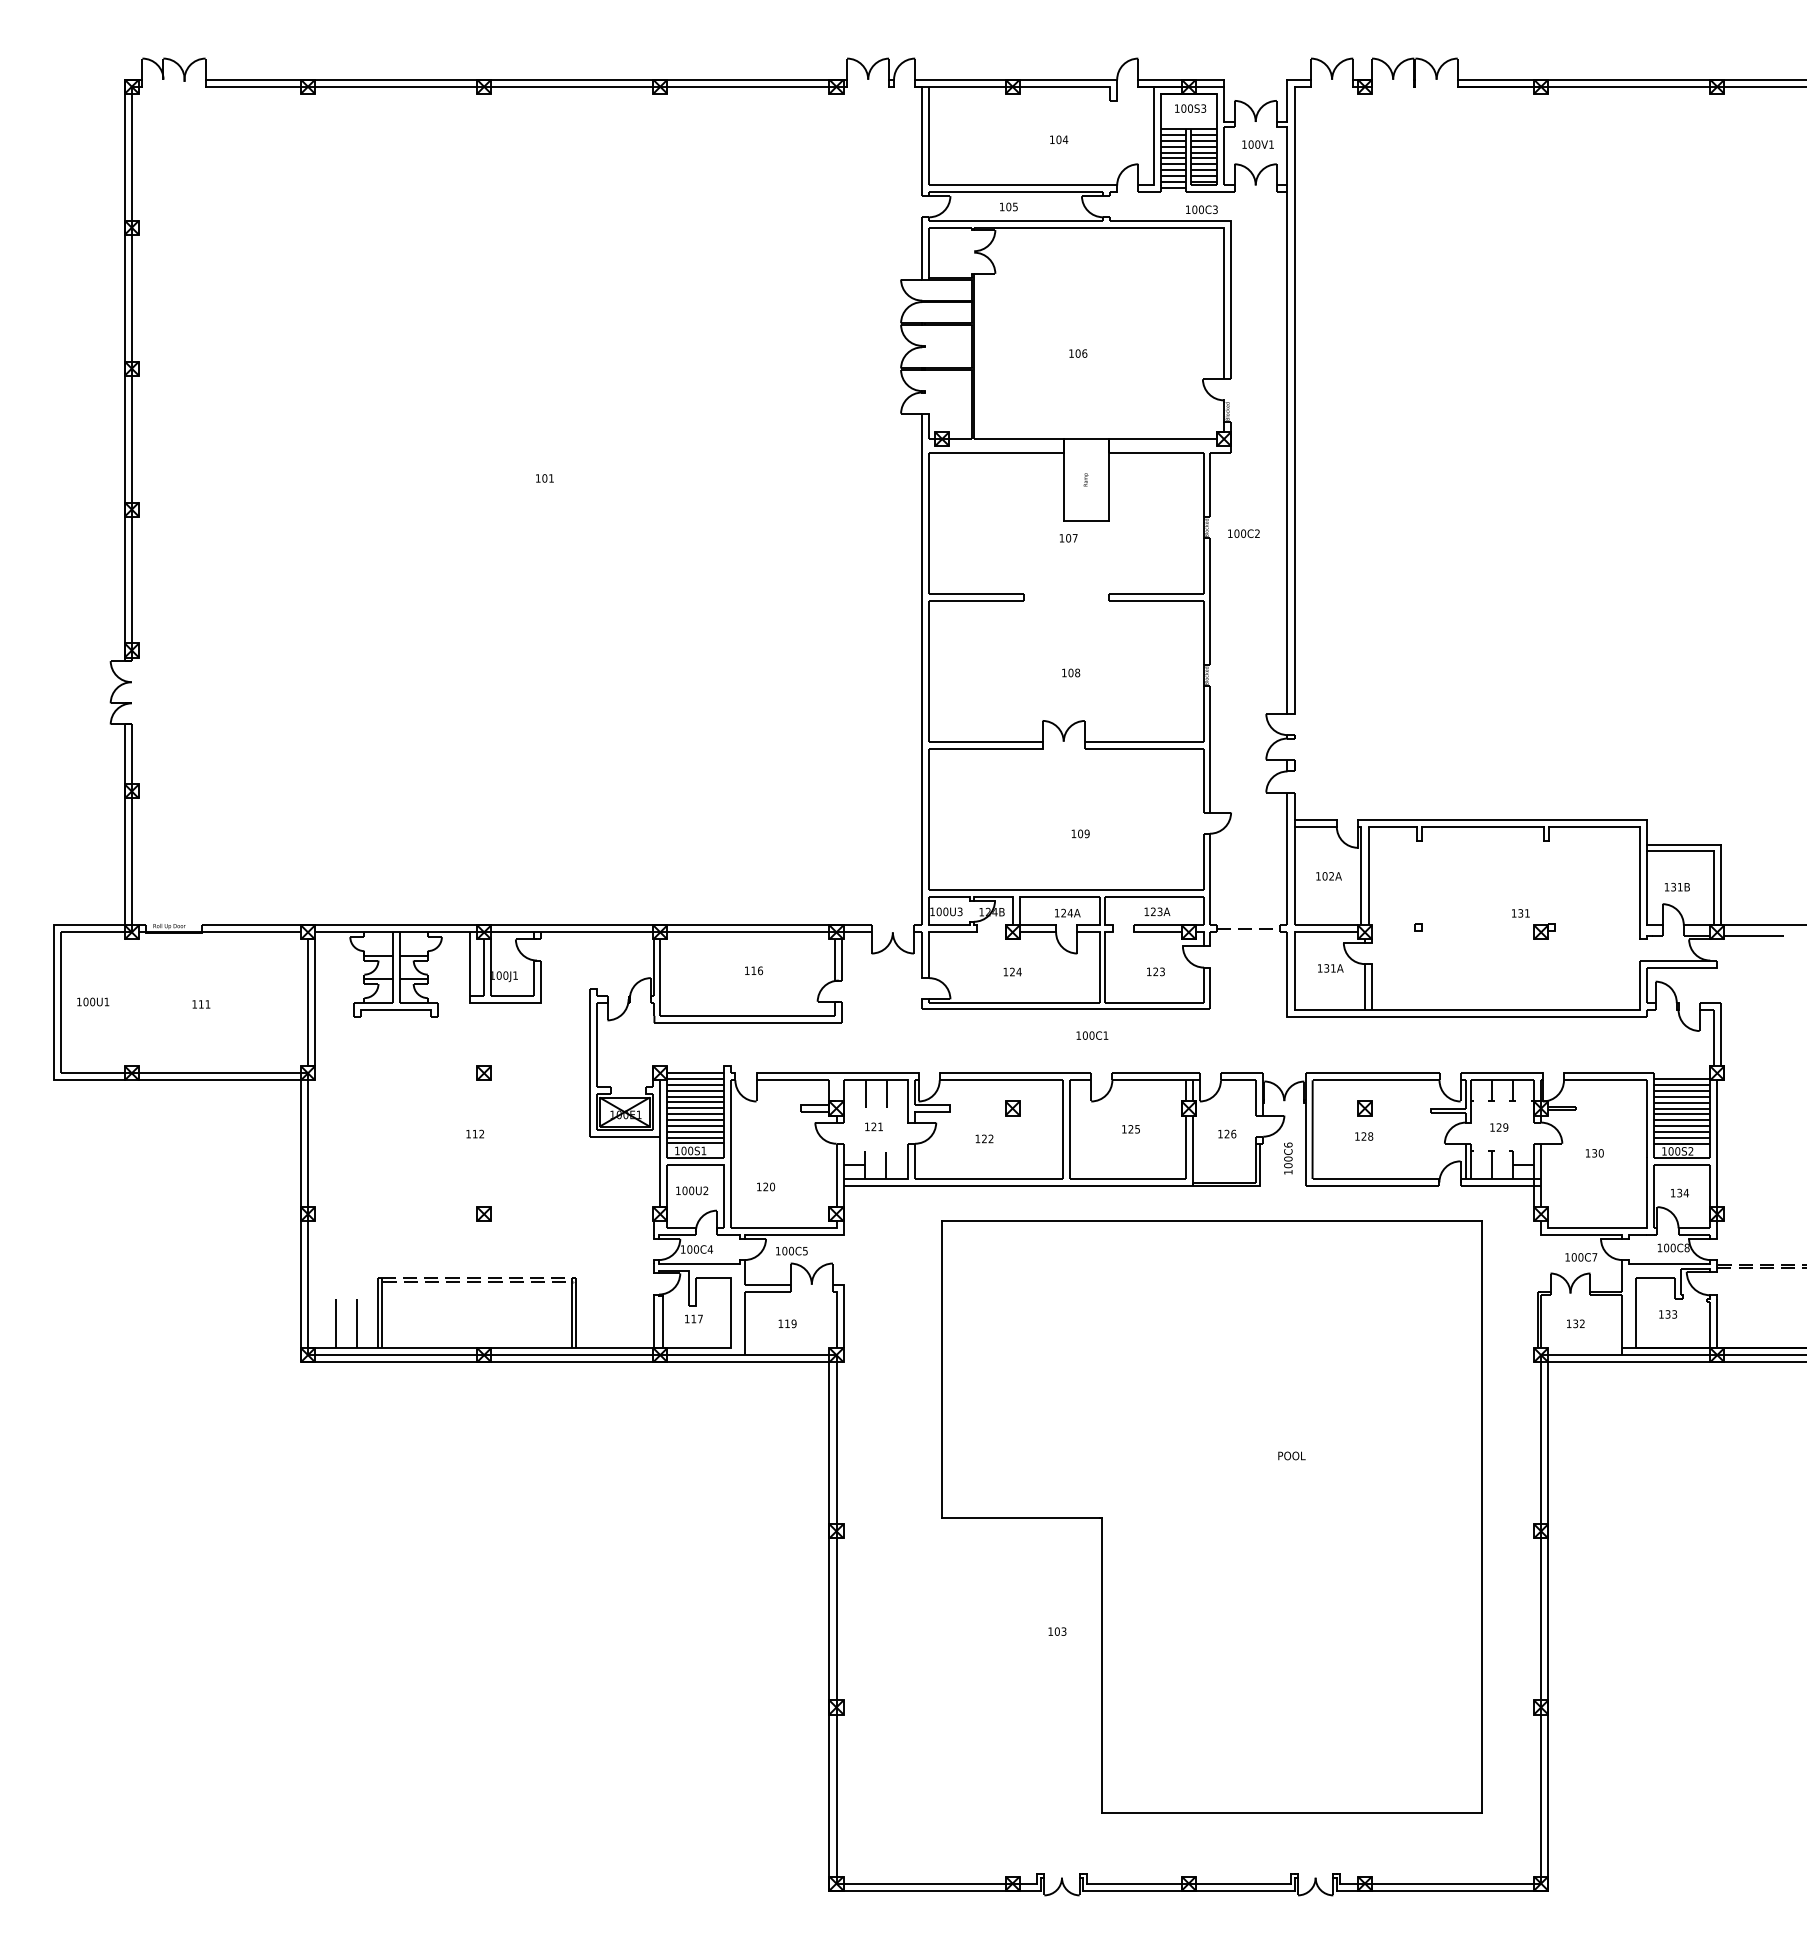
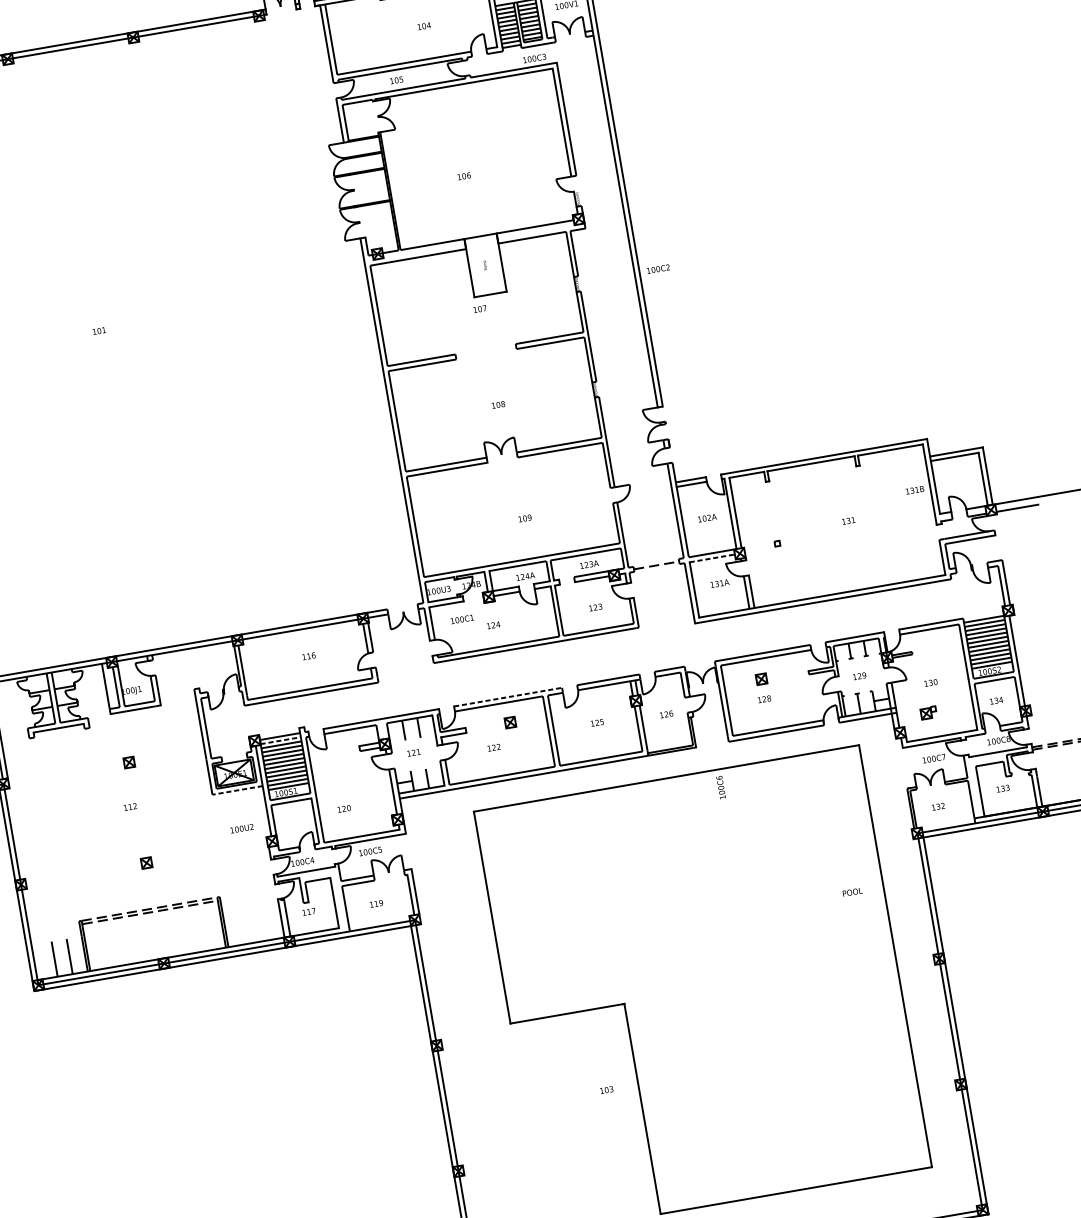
text: (1243, 533) -> (658, 269), moved
text: (1677, 886) -> (915, 489), moved
part: (1544, 931) -> (928, 712), moved
line: (1326, 932) -> (712, 558), solid -> dashed
text: (1092, 1035) -> (462, 619), moved
line: (1015, 1073) -> (508, 697), solid -> dashed
line: (696, 1079) -> (281, 740), solid -> dashed
line: (624, 1136) -> (237, 790), solid -> dashed
text: (1288, 1158) -> (721, 787), moved
text: (692, 1190) -> (242, 828), moved
text: (1291, 1455) -> (852, 891), moved

